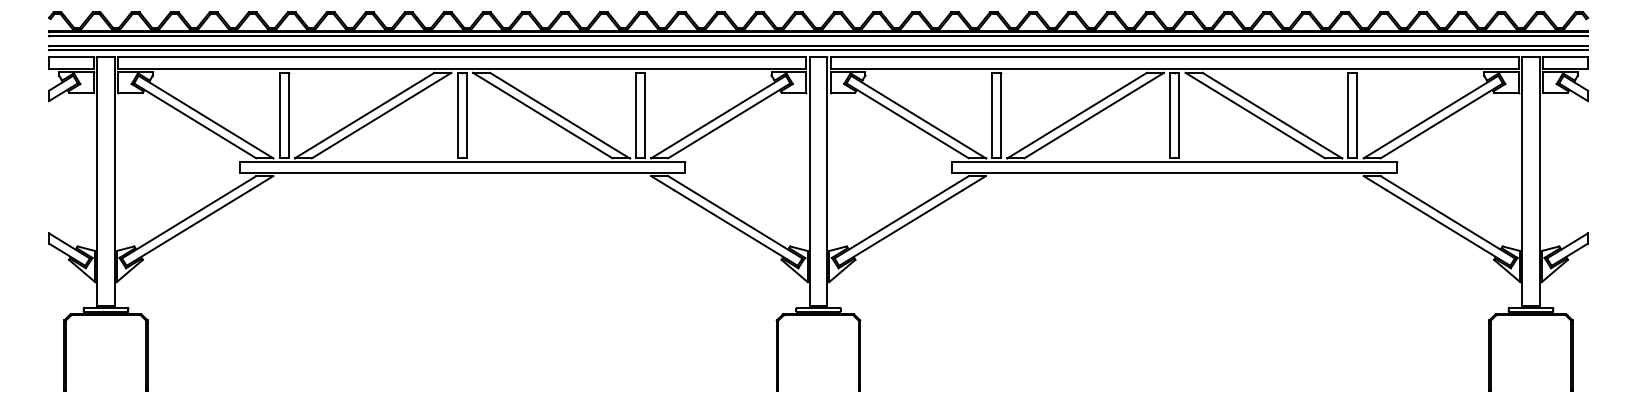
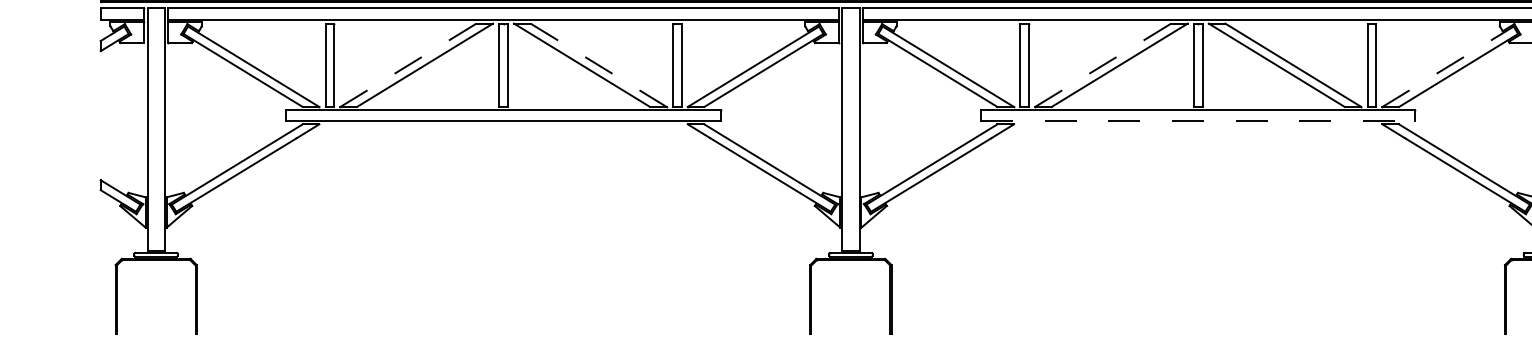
line: (364, 115) -> (408, 65), solid -> dashed
line: (559, 115) -> (598, 65), solid -> dashed
line: (1077, 115) -> (1103, 65), solid -> dashed
line: (1431, 117) -> (1448, 67), solid -> dashed
line: (1174, 172) -> (1197, 120), solid -> dashed

